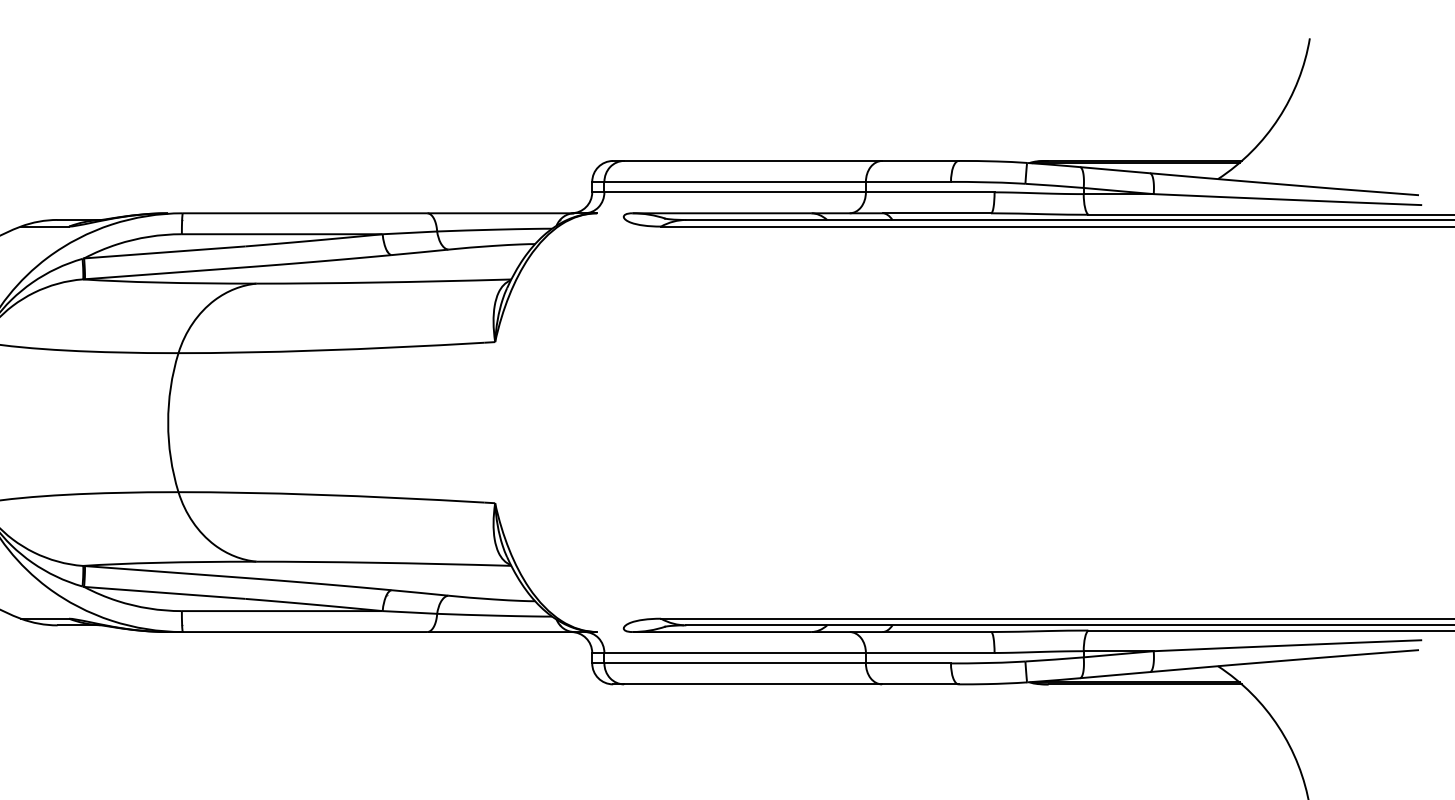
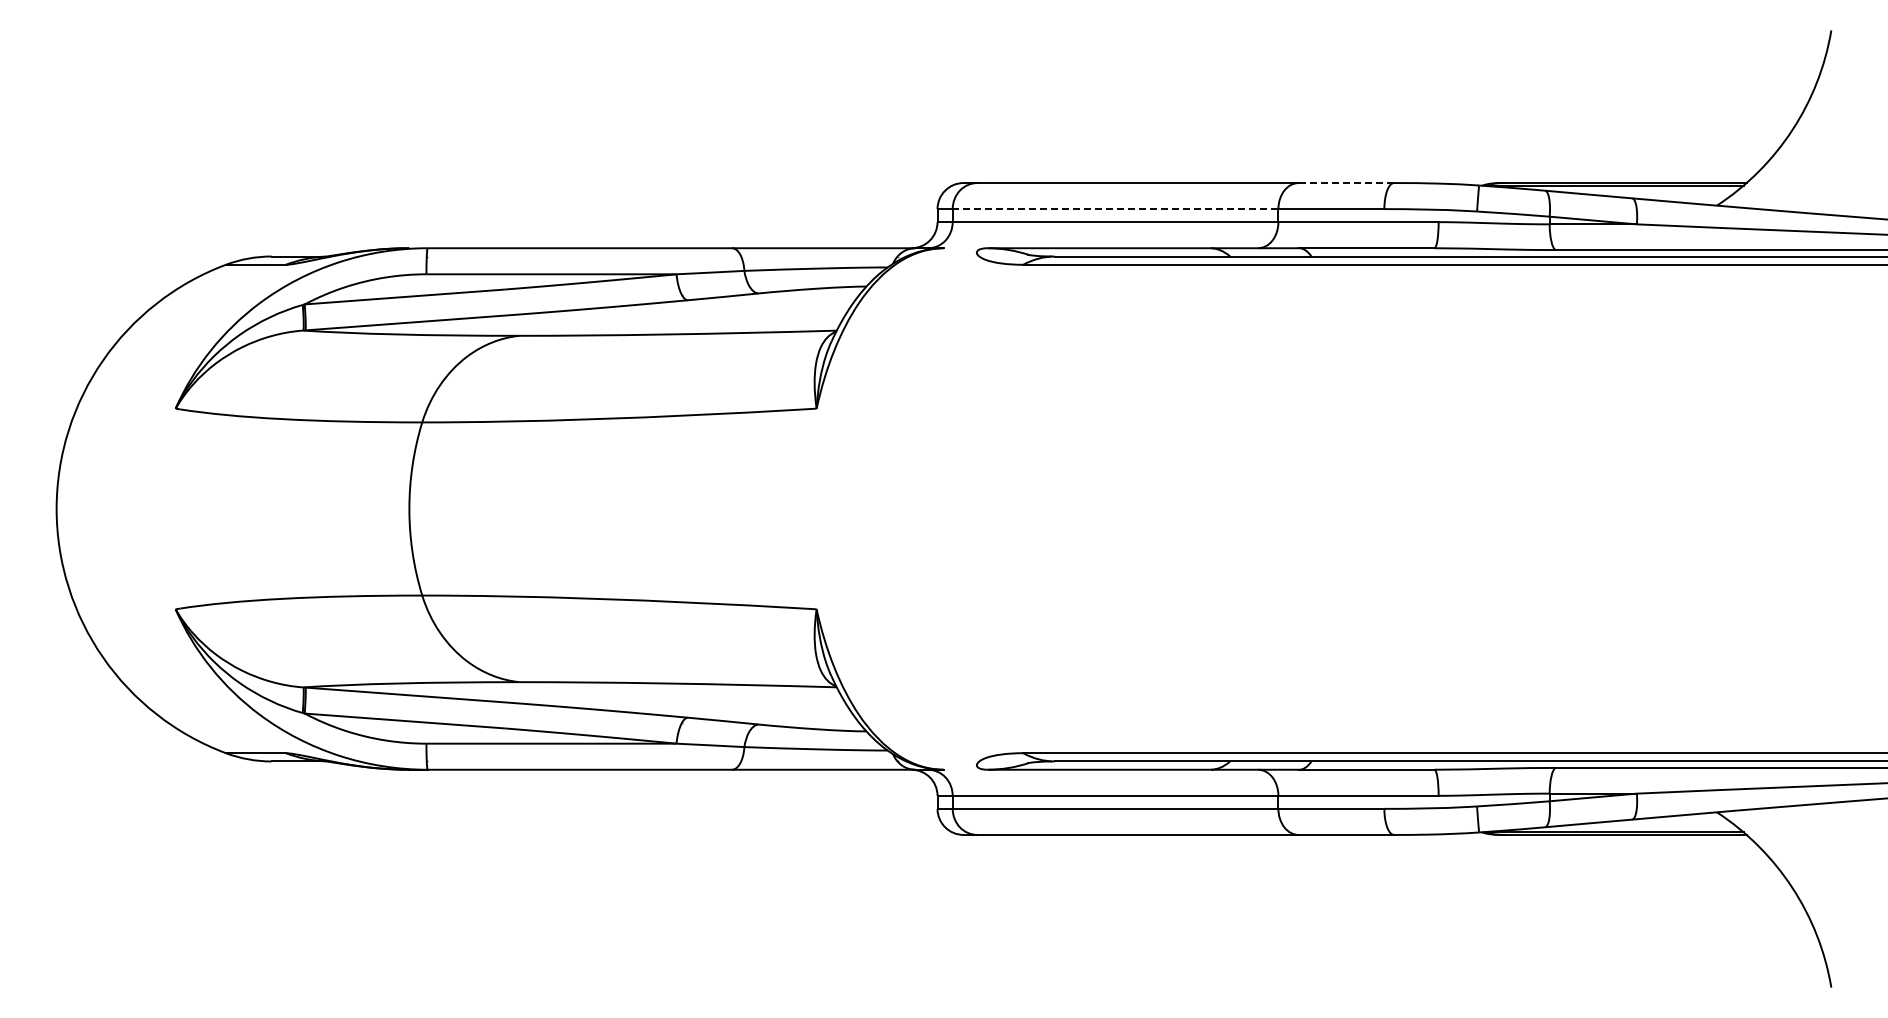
line: (920, 161) -> (1346, 183), solid -> dashed
line: (735, 182) -> (1115, 209), solid -> dashed

